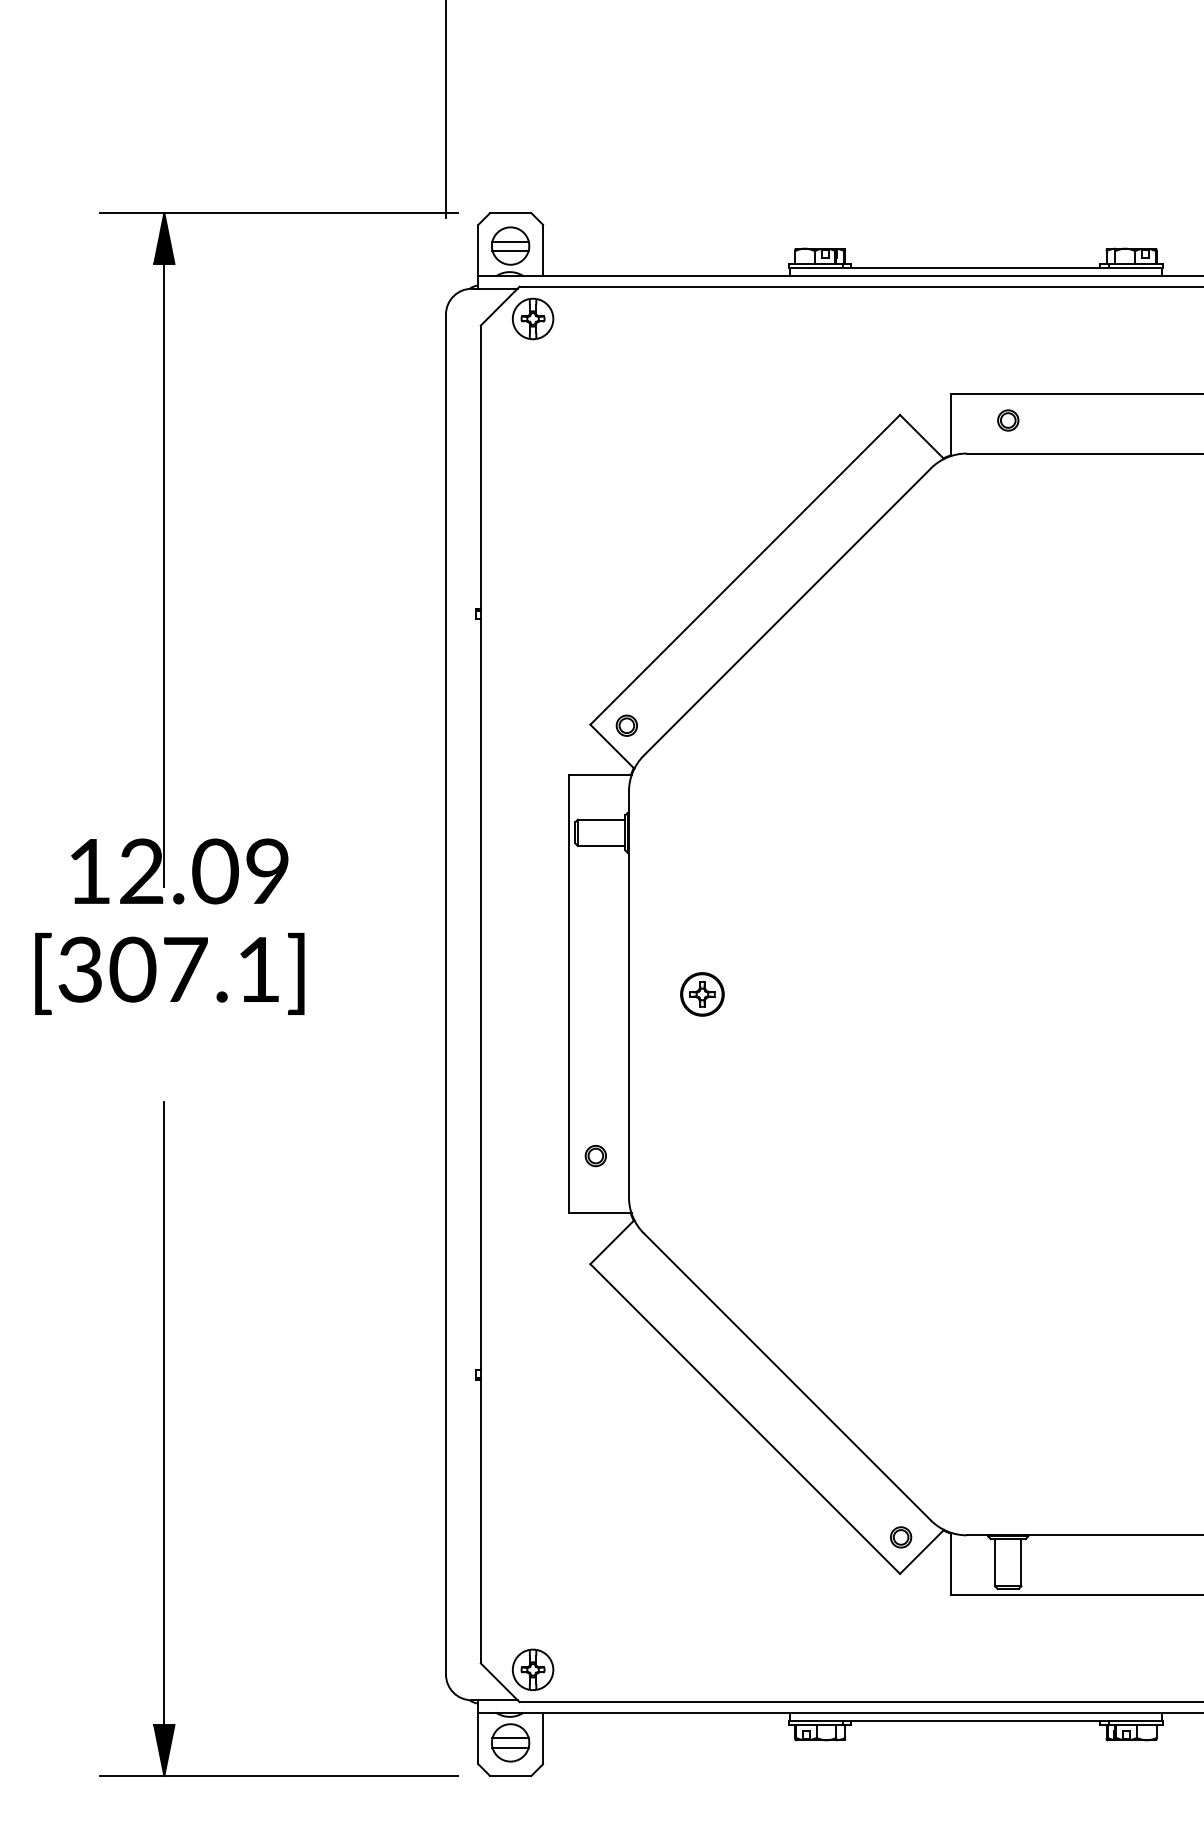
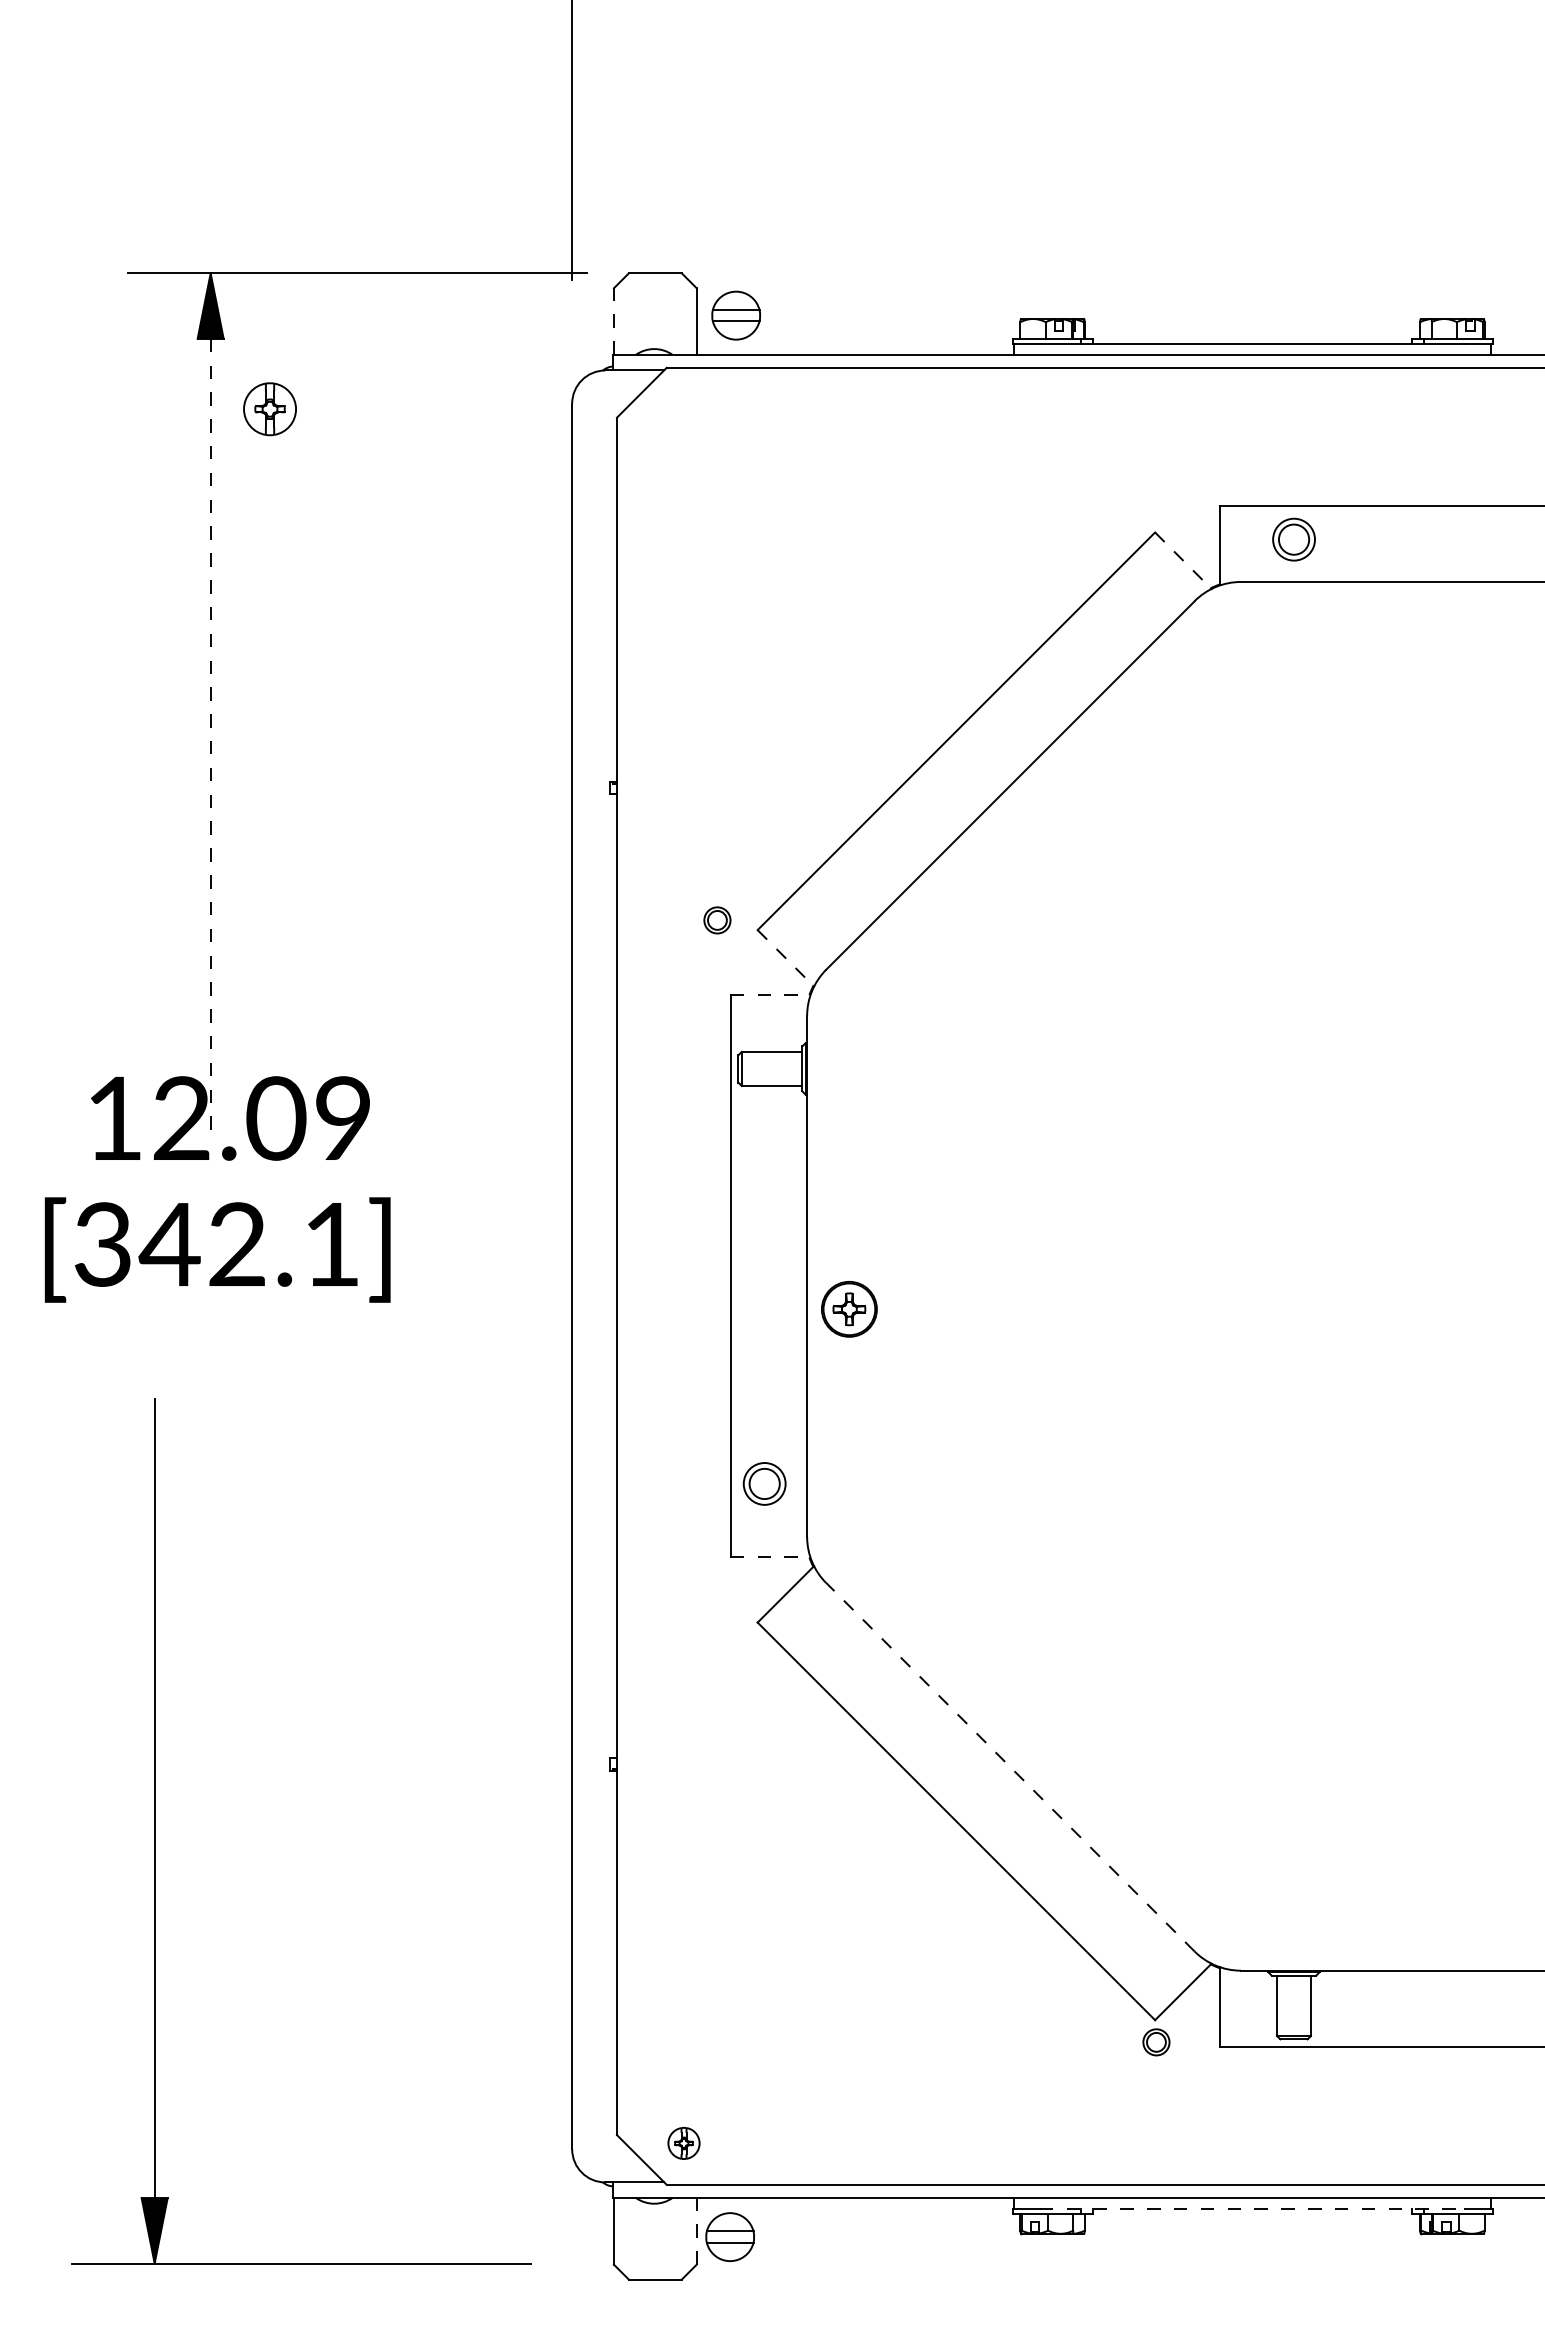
part: (510, 245) -> (735, 315), moved
line: (478, 250) -> (613, 321), solid -> dashed
part: (532, 319) -> (269, 409), moved
part: (1007, 420) -> (1293, 539), size x1.6
line: (922, 436) -> (1183, 560), solid -> dashed
line: (164, 575) -> (210, 738), solid -> dashed
part: (626, 725) -> (717, 920), moved
line: (612, 746) -> (785, 958), solid -> dashed
line: (600, 775) -> (770, 995), solid -> dashed
text: (157, 969) -> (202, 1244), [307.1] -> [342.1]
part: (702, 994) -> (849, 1309), moved
part: (595, 1155) -> (764, 1483), size x1.6
line: (600, 1213) -> (770, 1557), solid -> dashed
line: (787, 1377) -> (1010, 1767), solid -> dashed
part: (164, 1439) -> (155, 1831), moved
part: (901, 1537) -> (1156, 2042), moved
part: (532, 1669) -> (683, 2143), size x0.6
line: (975, 1720) -> (1252, 2208), solid -> dashed
line: (542, 1737) -> (696, 2230), solid -> dashed
part: (510, 1742) -> (729, 2236), moved

